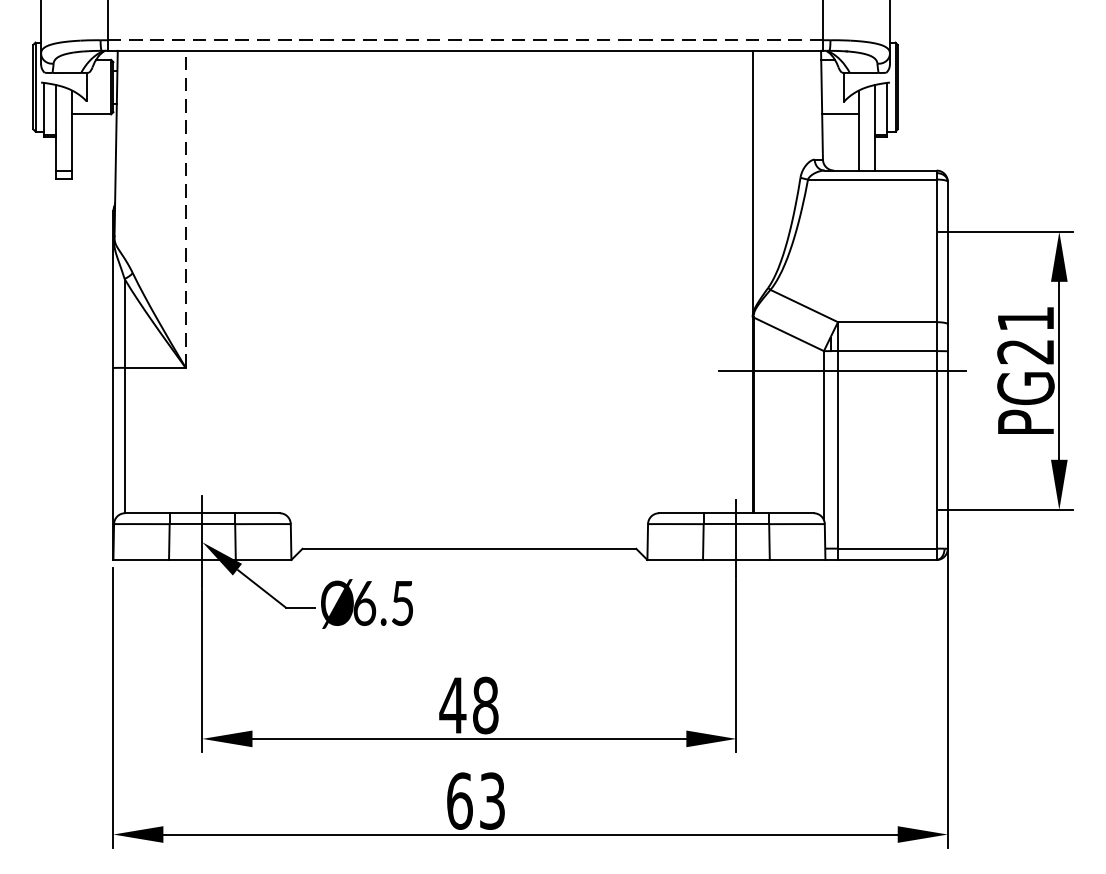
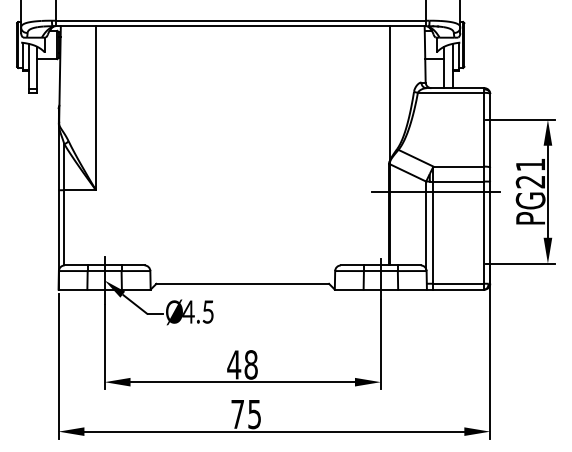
line: (466, 39) -> (241, 20), dashed -> solid
line: (186, 209) -> (96, 108), dashed -> solid
text: (364, 604) -> (188, 312), 6.5 -> 4.5
text: (476, 801) -> (246, 414), 63 -> 75

